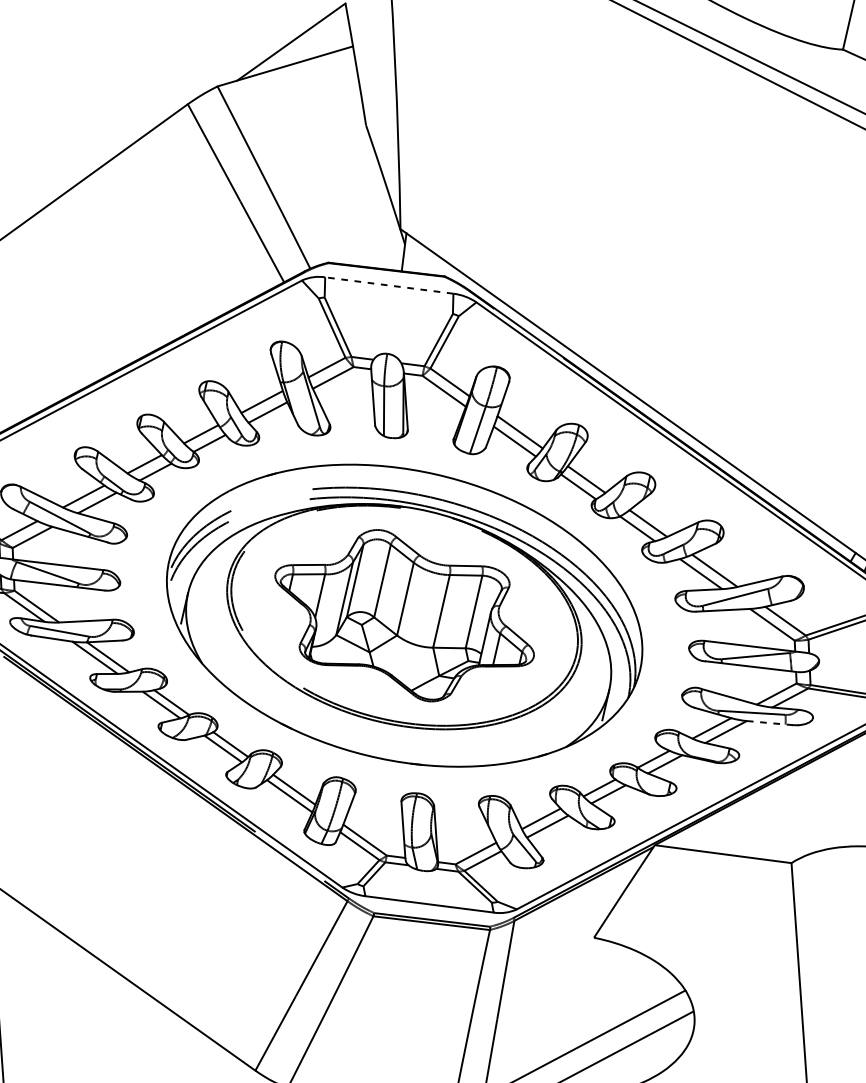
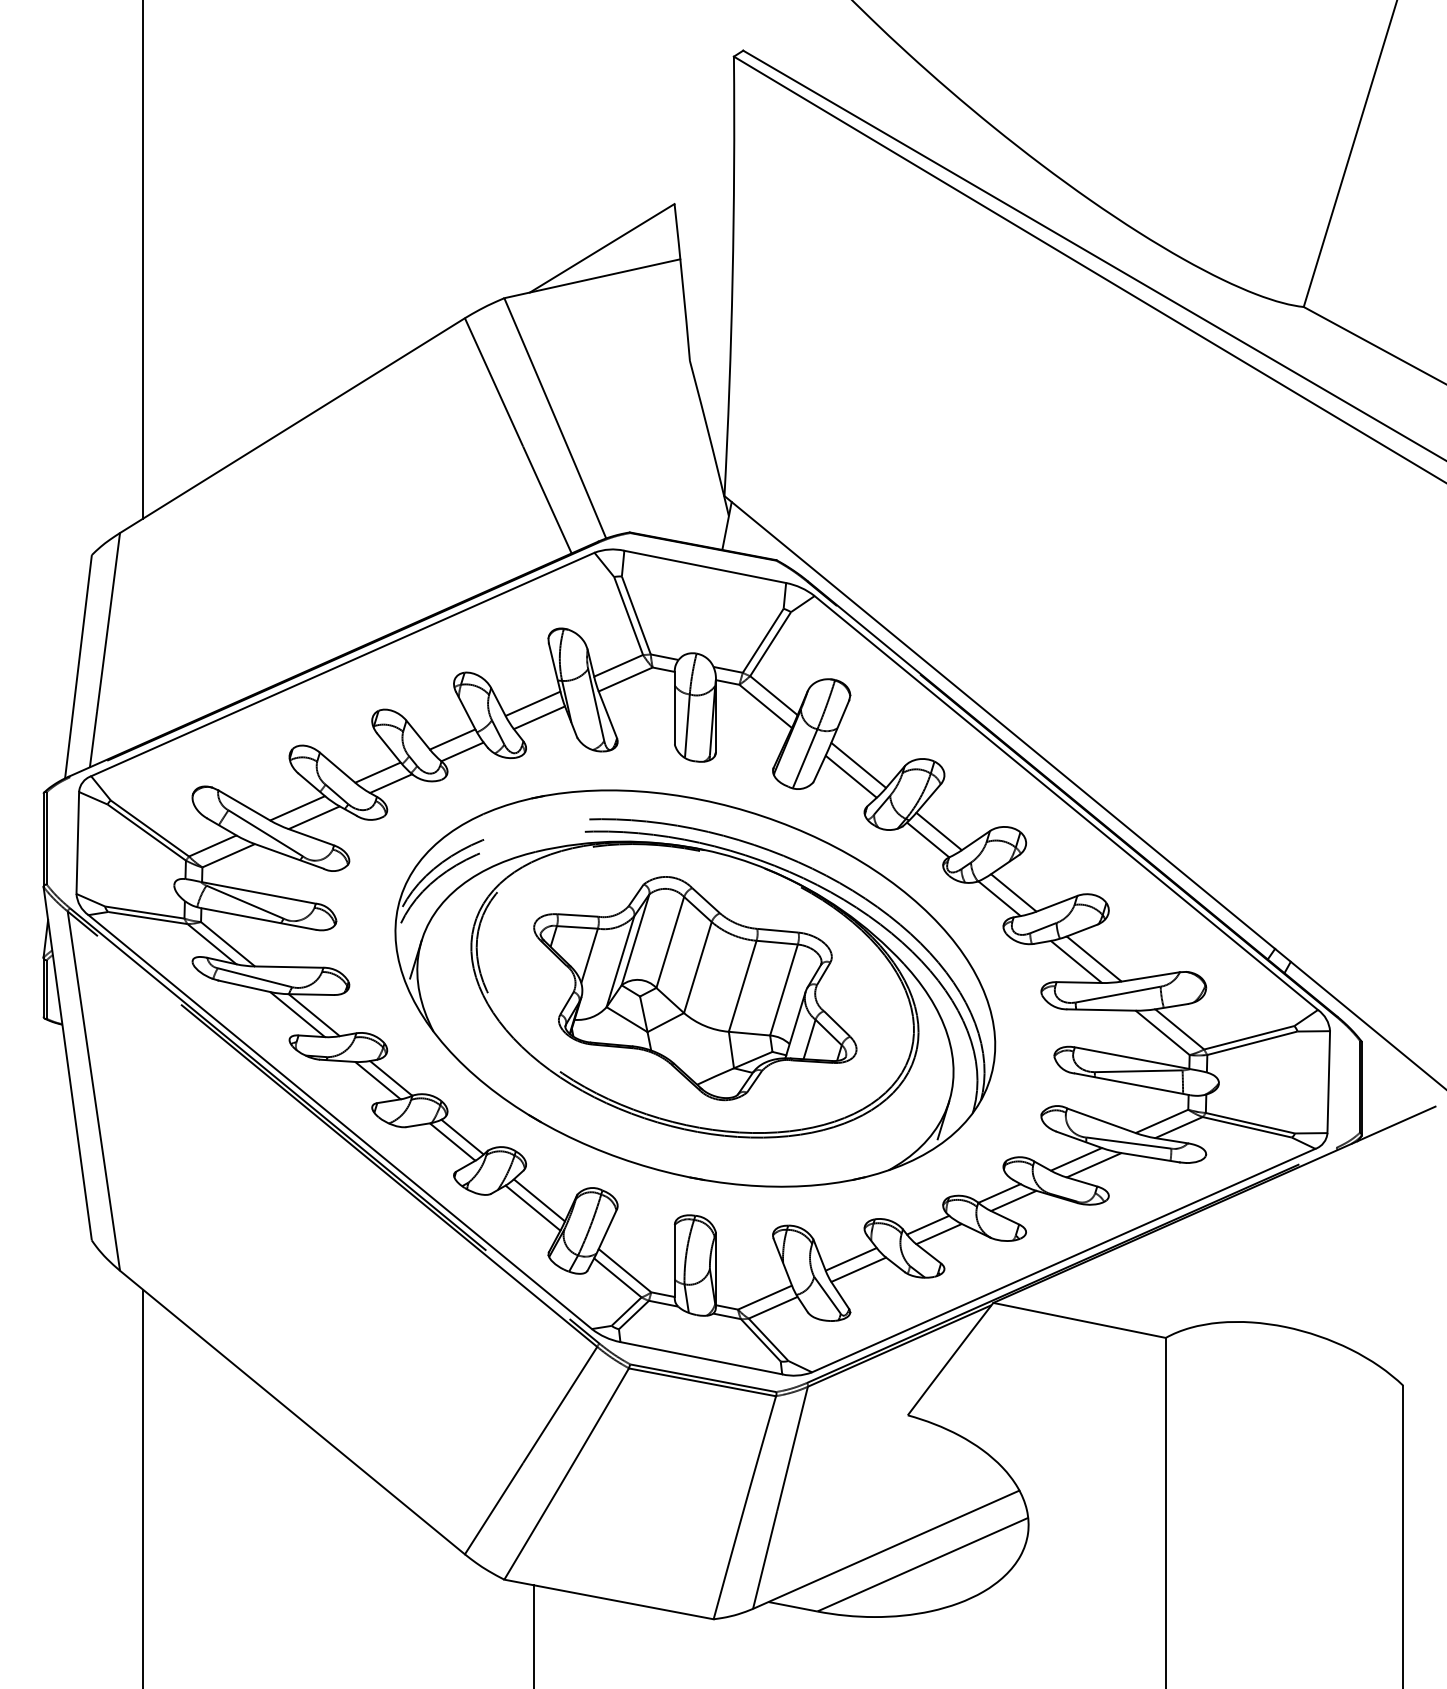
line: (388, 285) -> (704, 566), dashed -> solid
line: (770, 722) -> (1151, 1157), dashed -> solid

